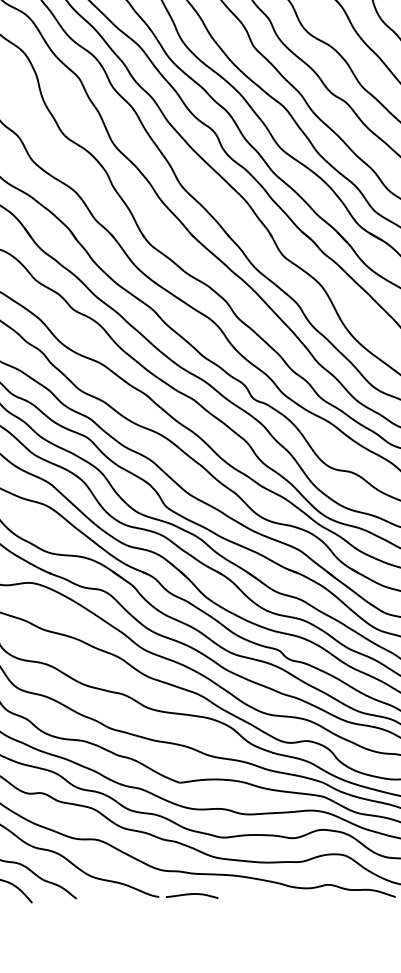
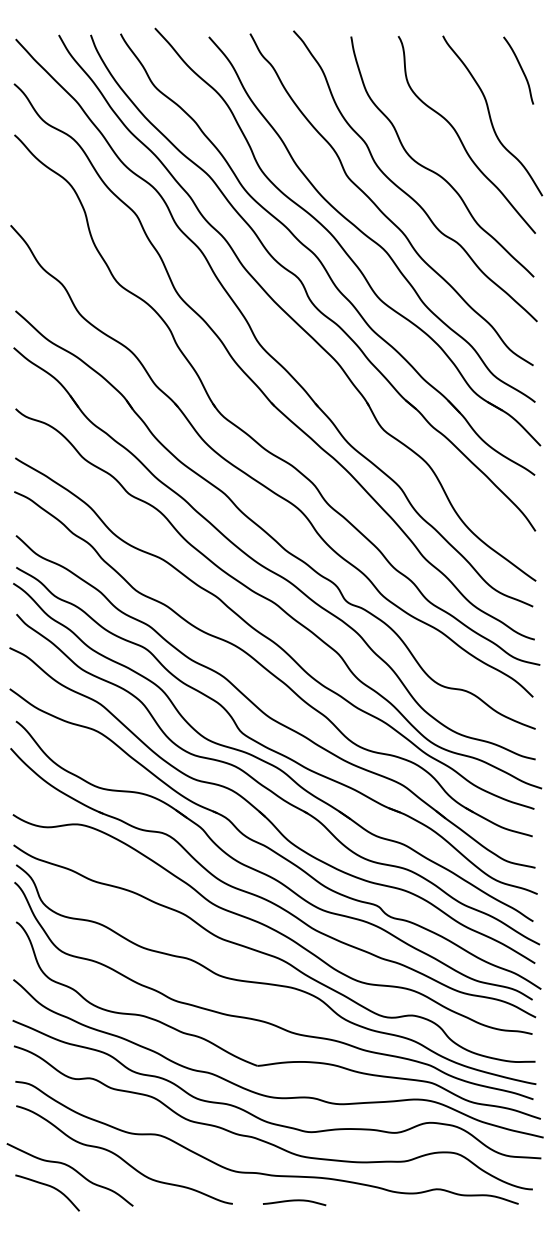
curve: (191, 894) -> (294, 1201), moved

